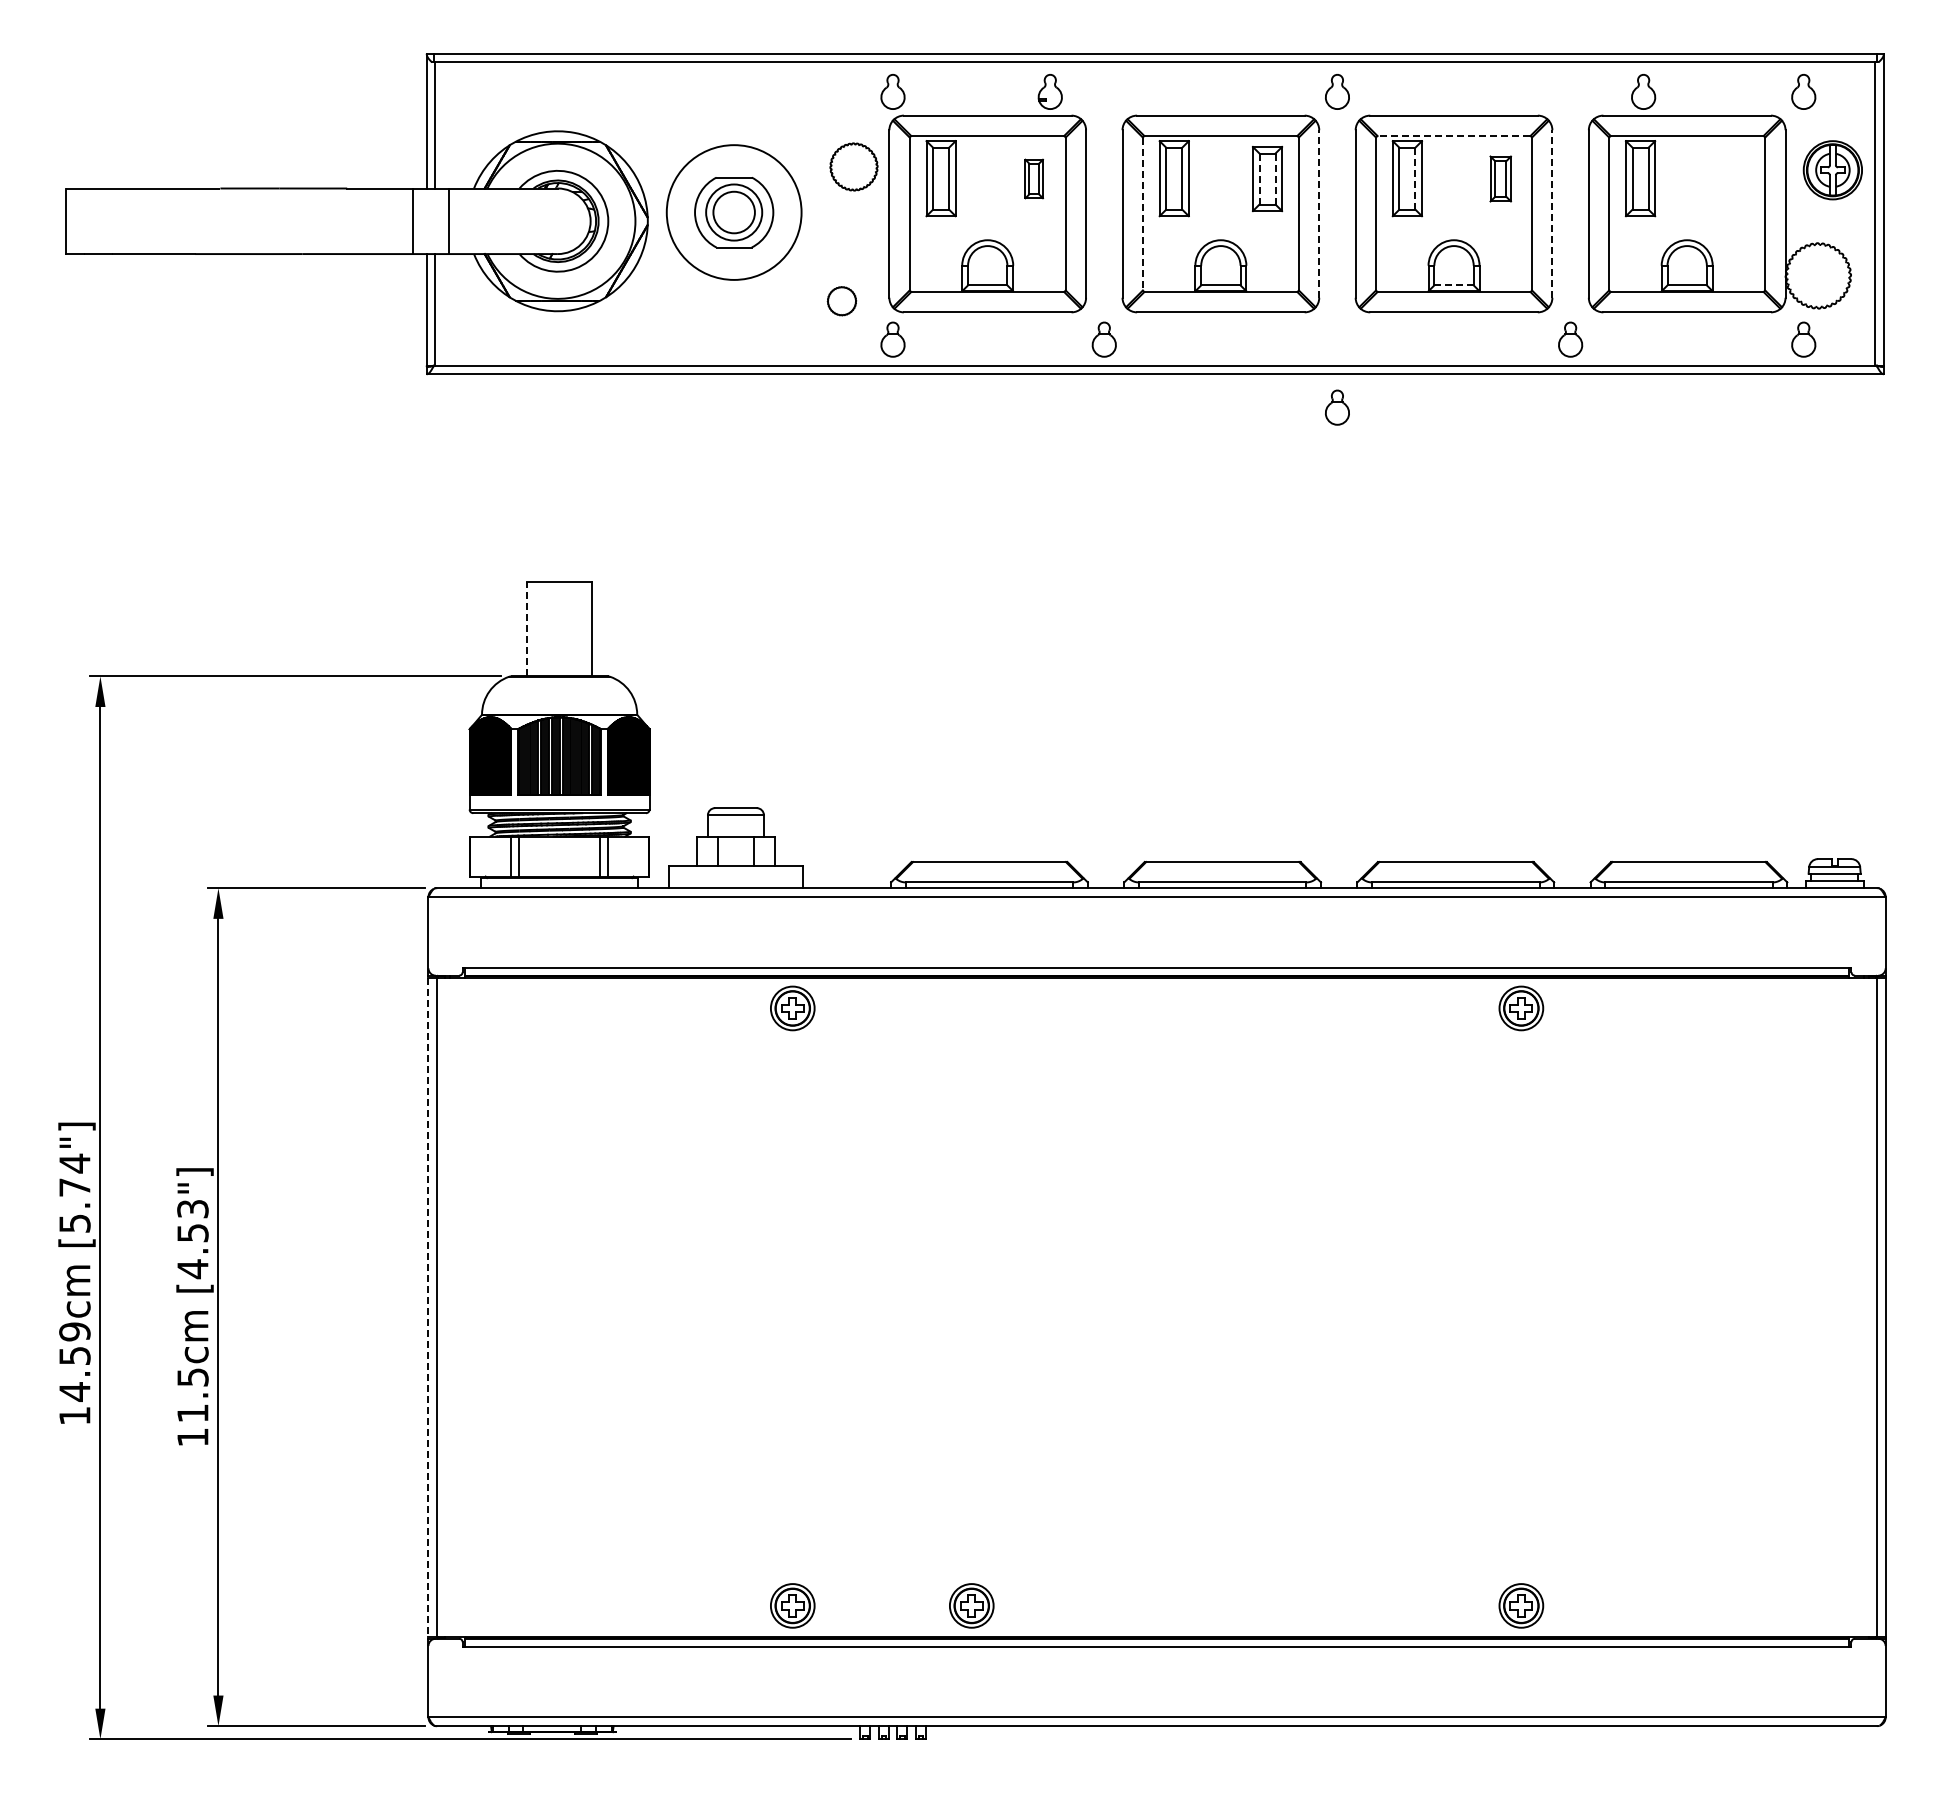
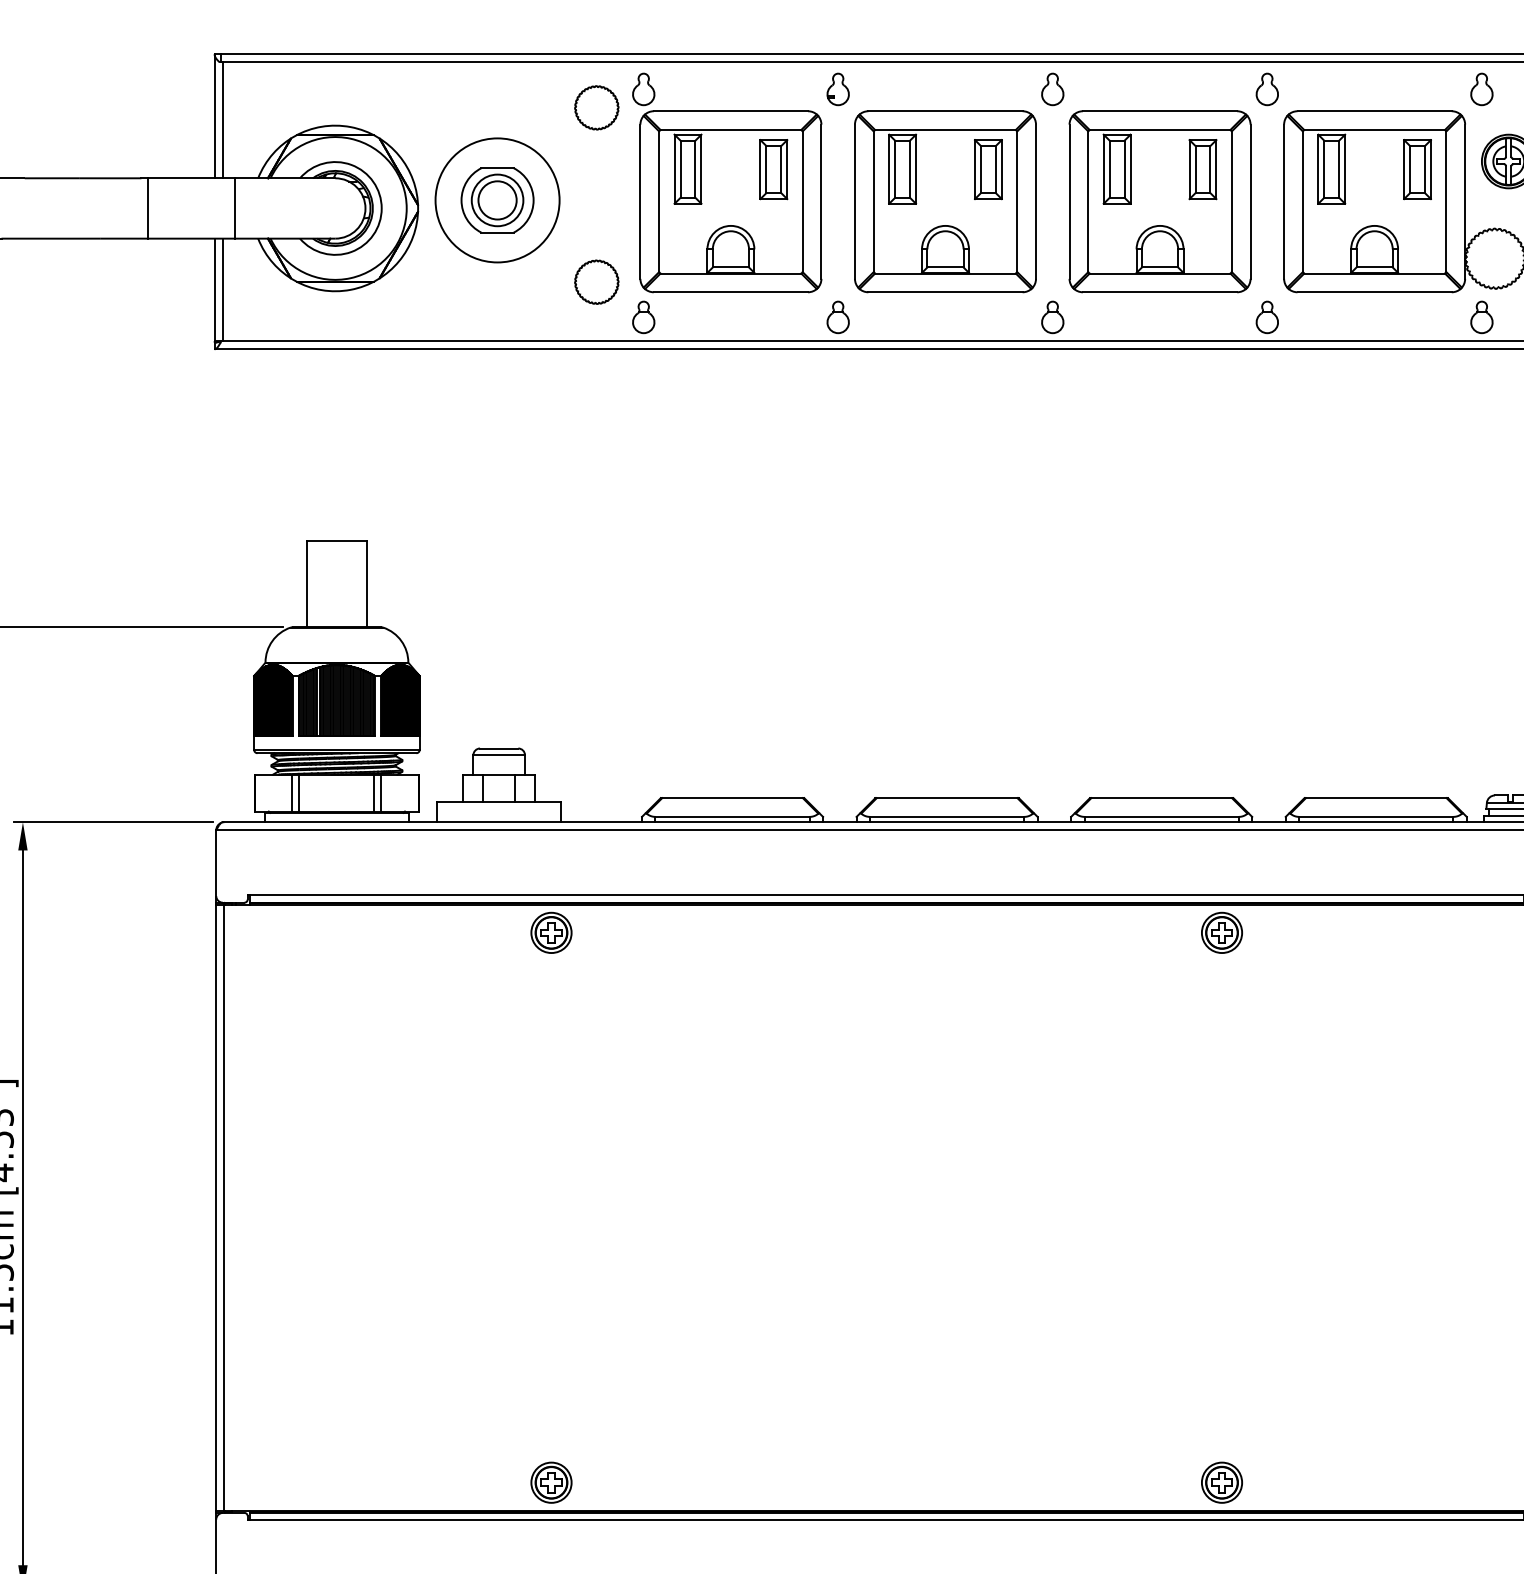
part: (1049, 91) -> (837, 89), moved
part: (1643, 91) -> (1267, 89), moved
line: (1453, 136) -> (1159, 130), dashed -> solid
part: (853, 166) -> (596, 107), moved
part: (1033, 178) -> (773, 169), size x1.67
line: (1415, 178) -> (1124, 169), dashed -> solid
part: (1500, 178) -> (1202, 169), size x1.43
part: (1733, 178) -> (1417, 169), added
line: (1259, 179) -> (981, 170), dashed -> solid
line: (1275, 179) -> (995, 170), dashed -> solid
line: (1142, 214) -> (873, 202), dashed -> solid
line: (1319, 214) -> (1036, 202), dashed -> solid
line: (1552, 214) -> (1250, 202), dashed -> solid
line: (412, 221) -> (147, 208), moved
line: (1454, 285) -> (1160, 267), dashed -> solid
part: (841, 300) -> (596, 281), size x1.67
part: (1337, 407) -> (1052, 317), moved
line: (526, 628) -> (306, 583), dashed -> solid
line: (428, 1307) -> (216, 1208), dashed -> solid
part: (971, 1605) -> (715, 1482), removed

